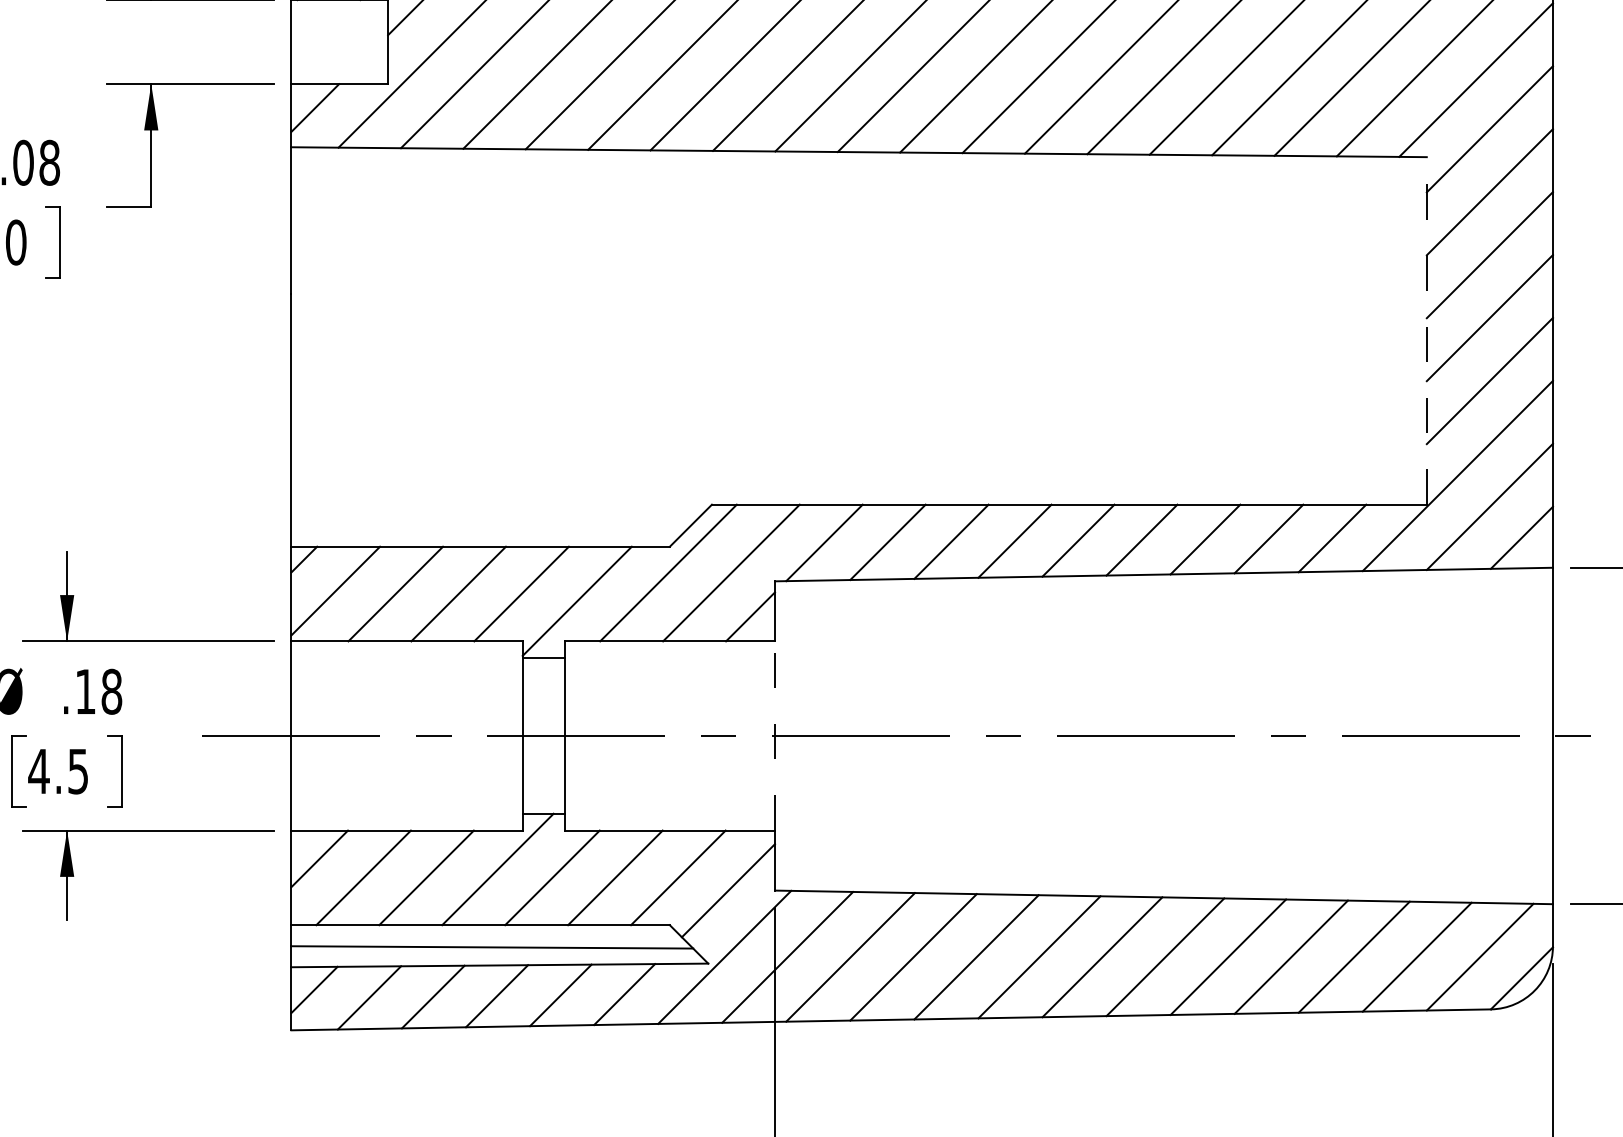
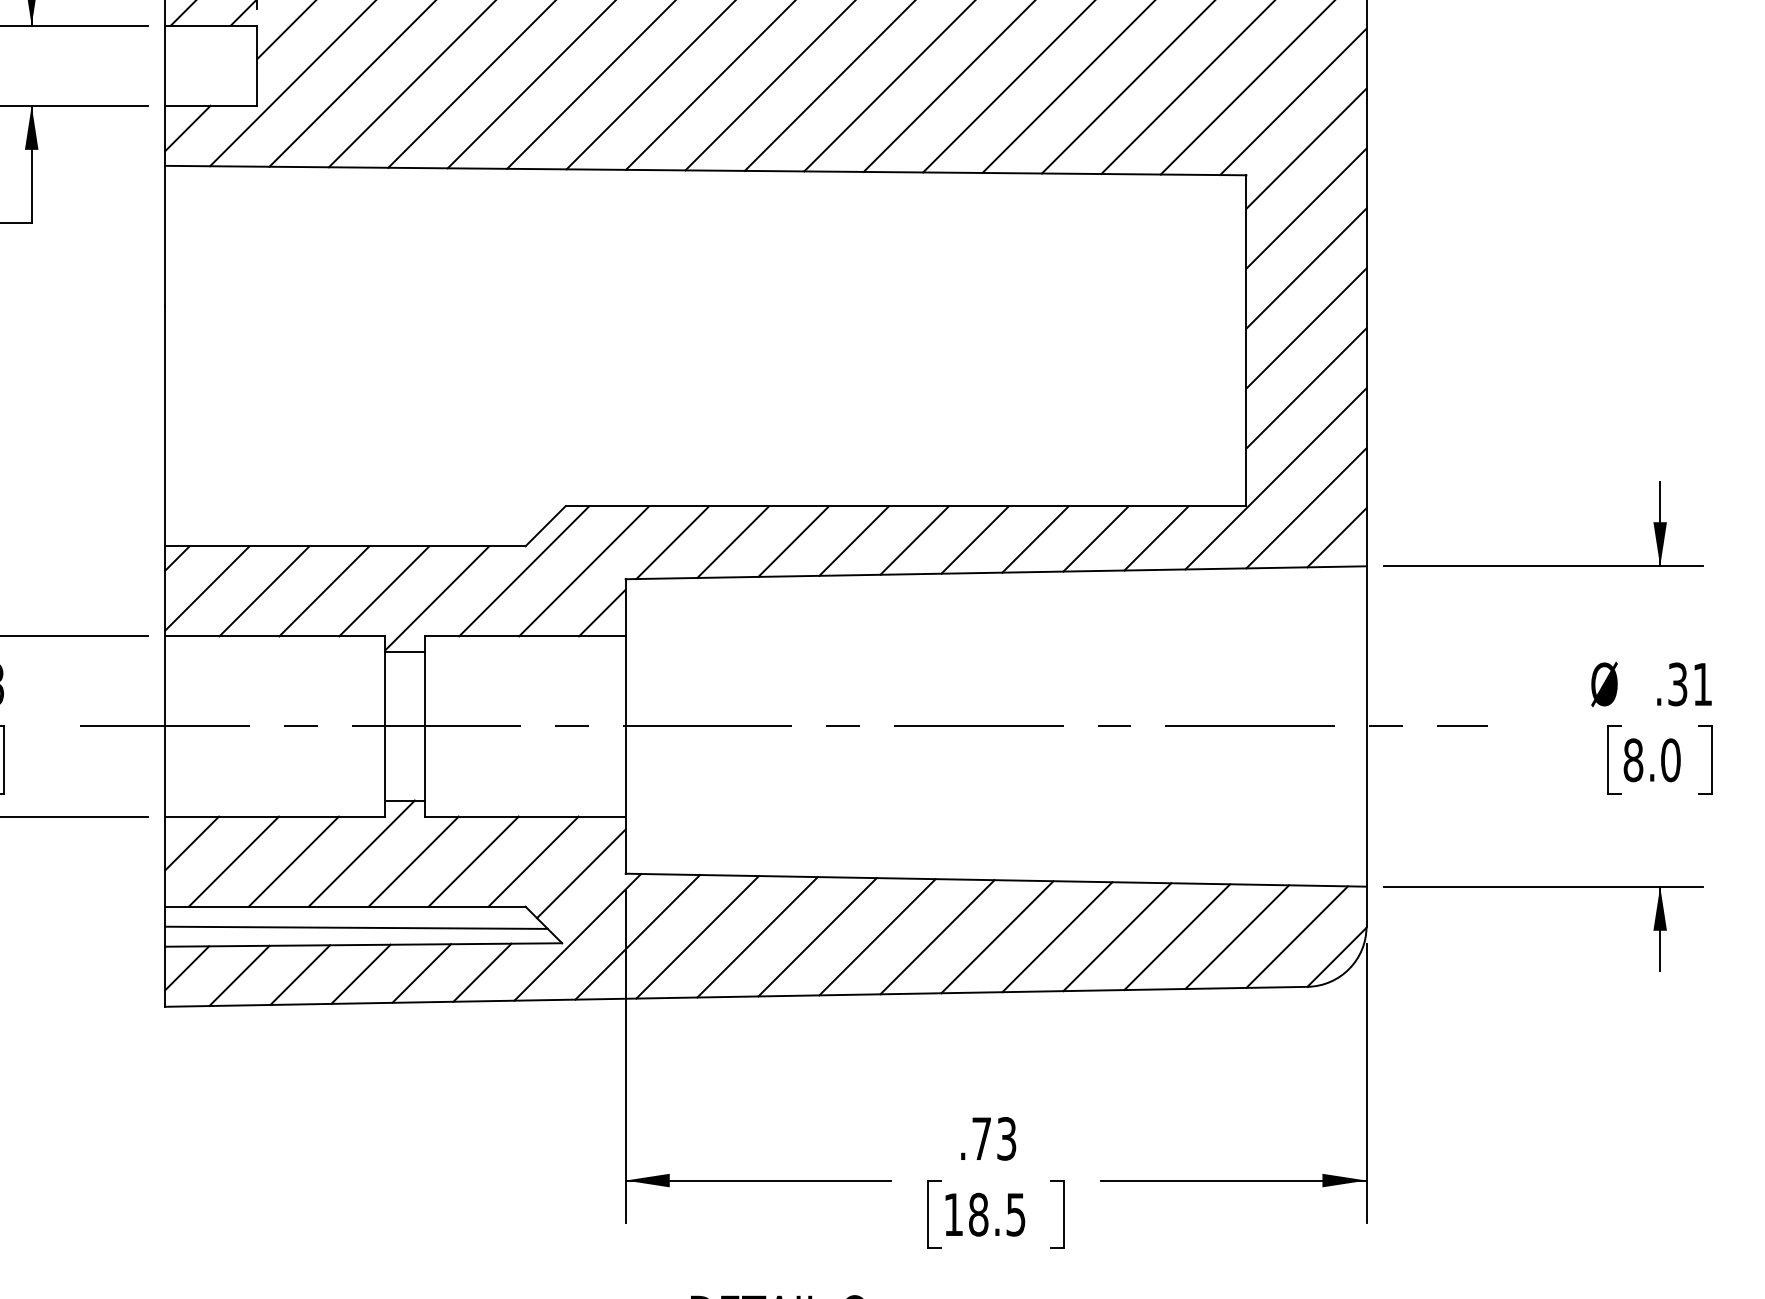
line: (1426, 330) -> (1246, 340), dashed -> solid
line: (774, 735) -> (625, 726), dashed -> solid

